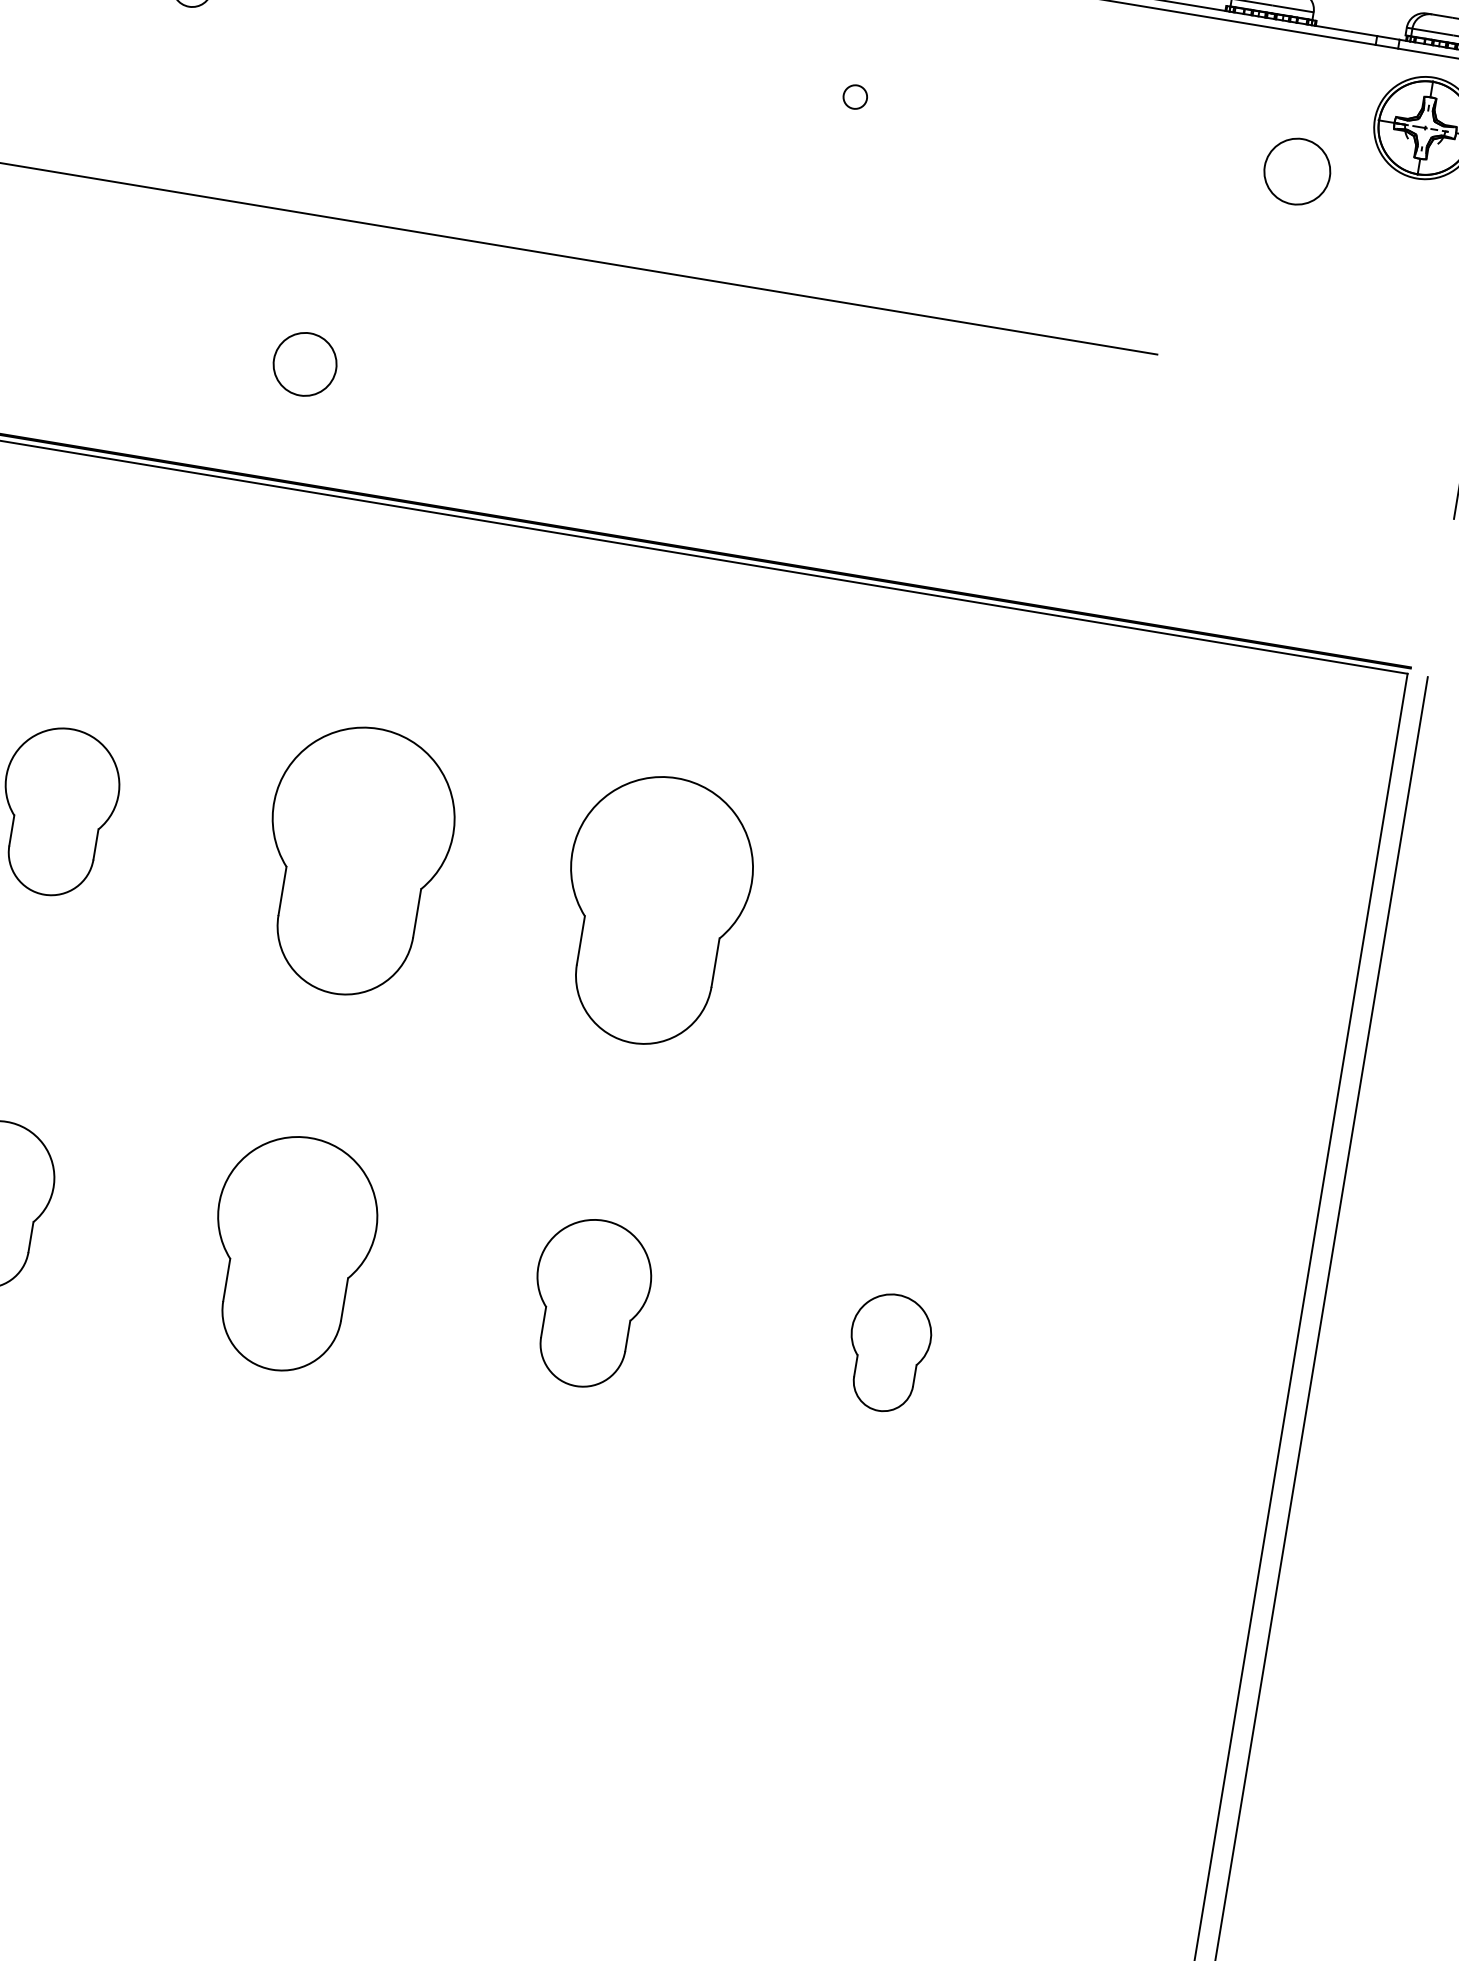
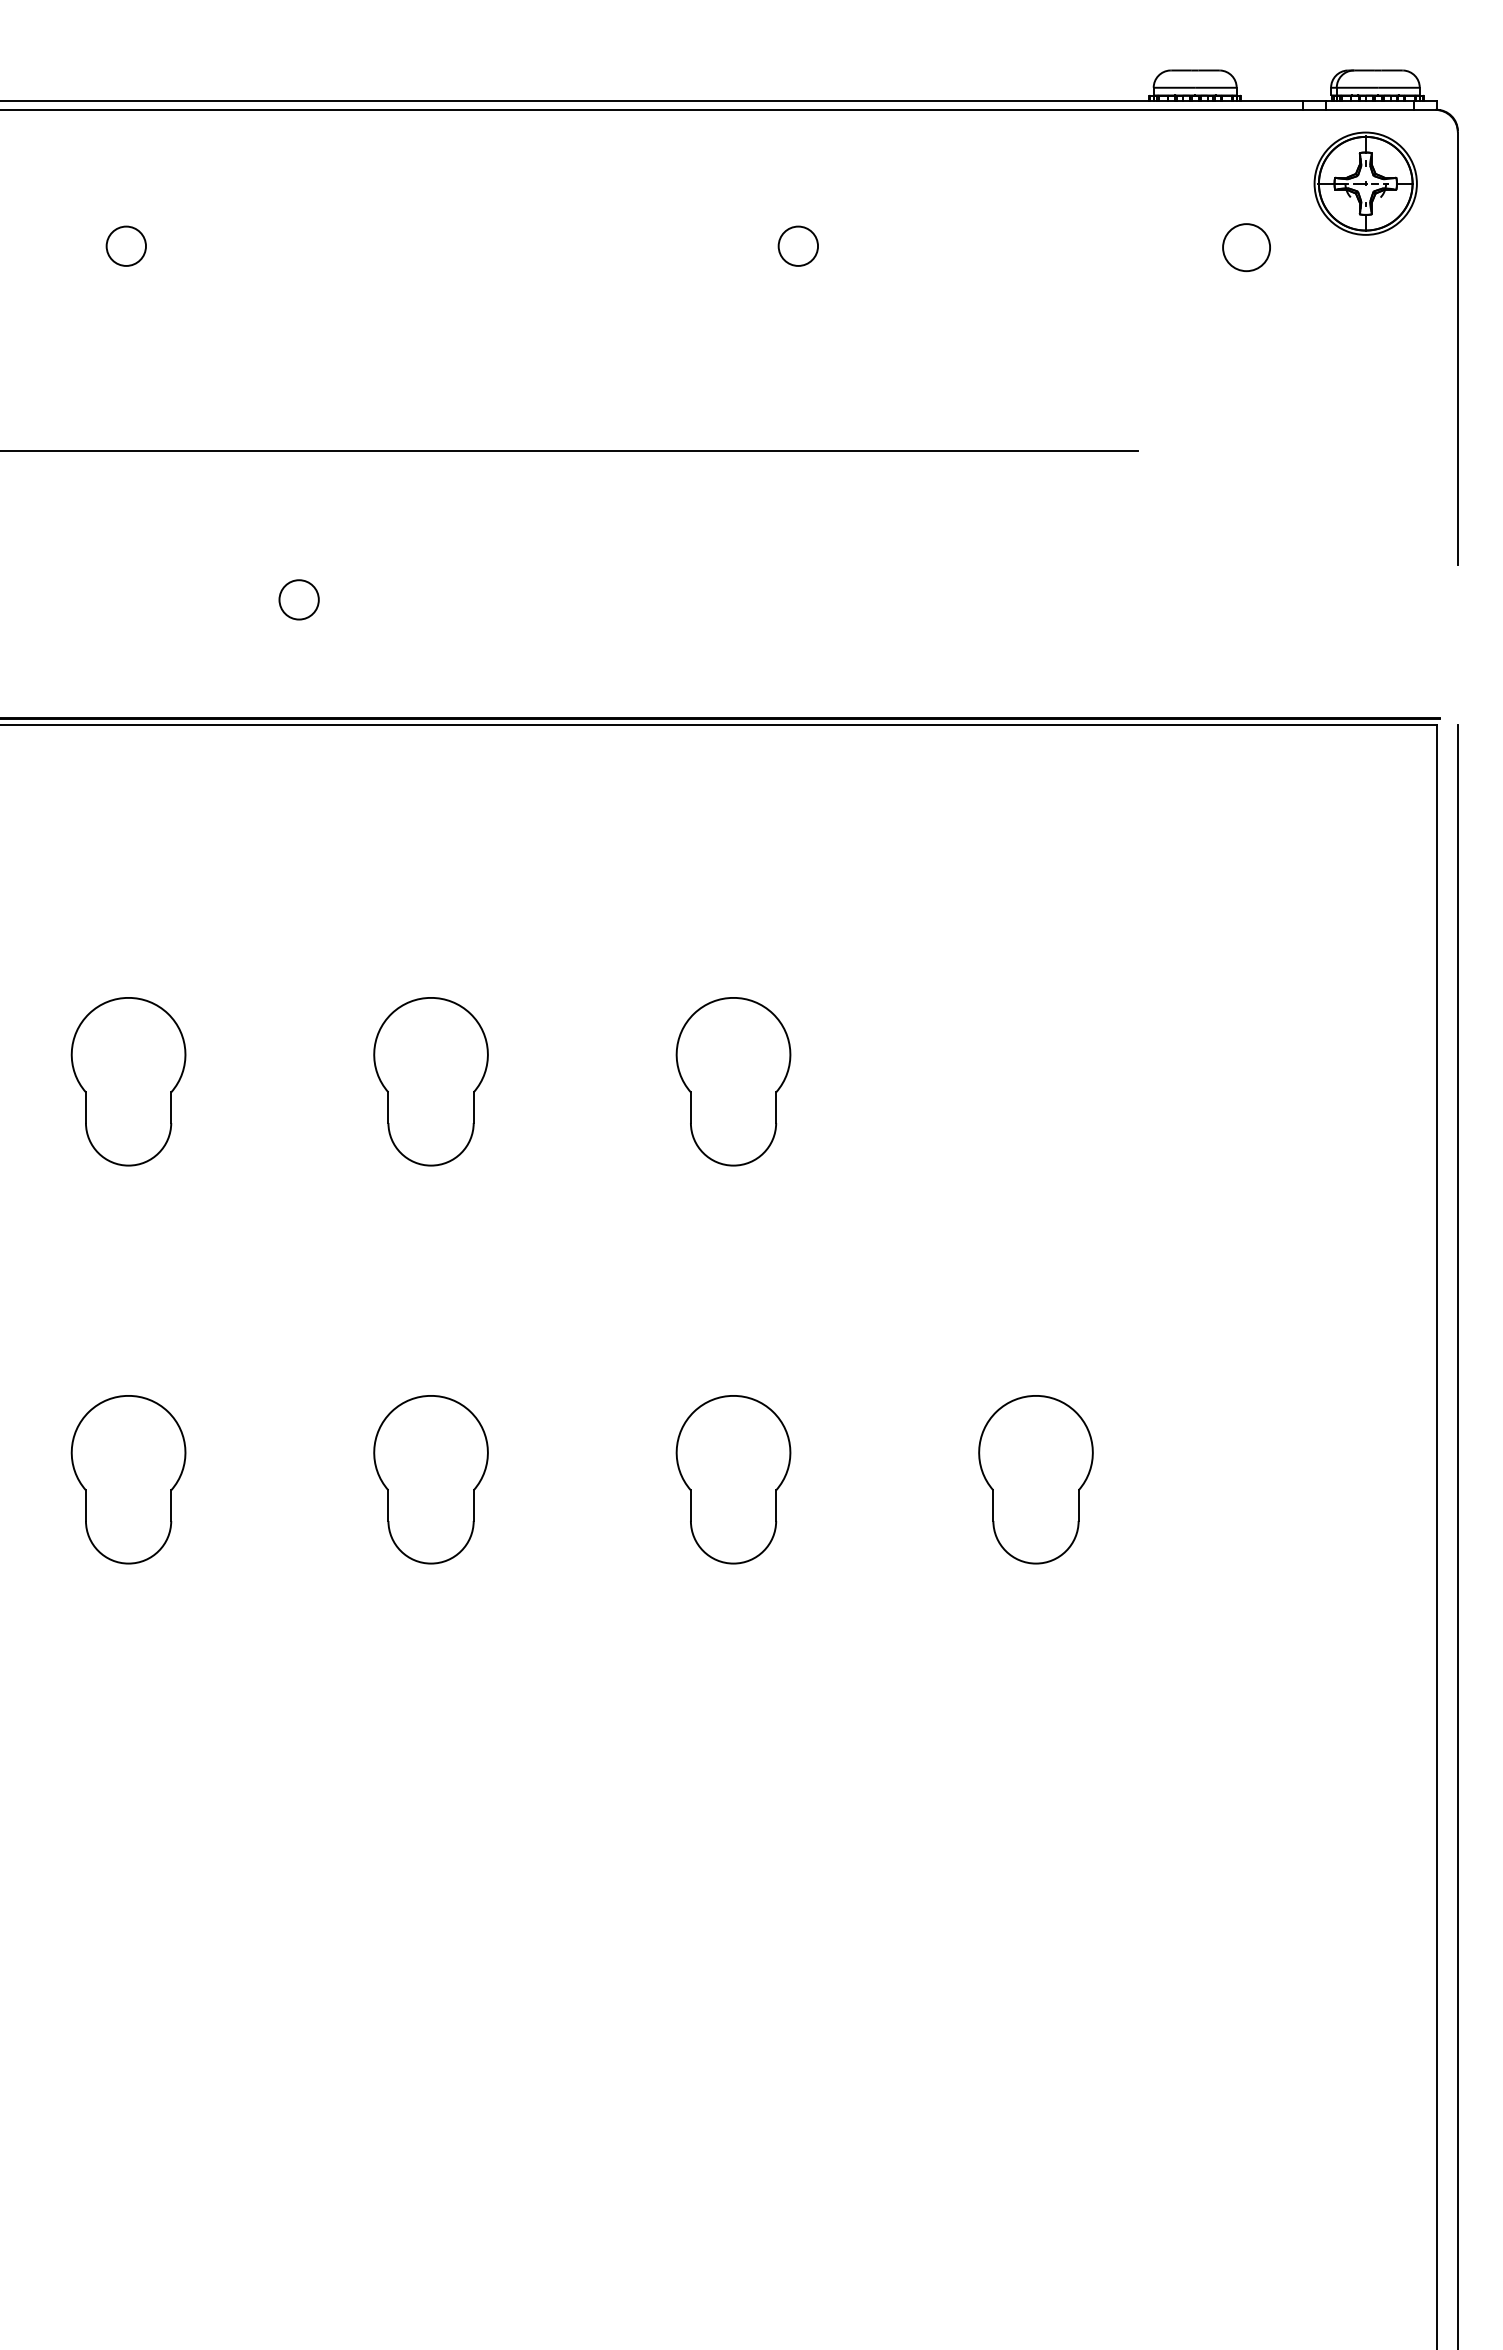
circle: (855, 96) -> (798, 245), size x1.67
circle: (1297, 171) -> (1246, 247), size x0.71
circle: (304, 363) -> (298, 599), size x0.62
part: (356, 861) -> (430, 1081), size x0.62
part: (654, 910) -> (733, 1081), size x0.62
part: (291, 1253) -> (430, 1479), size x0.71
part: (887, 1352) -> (1035, 1479), size x1.43

